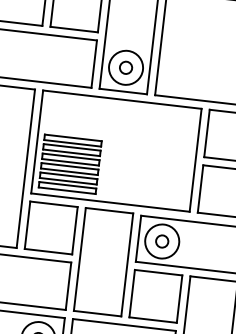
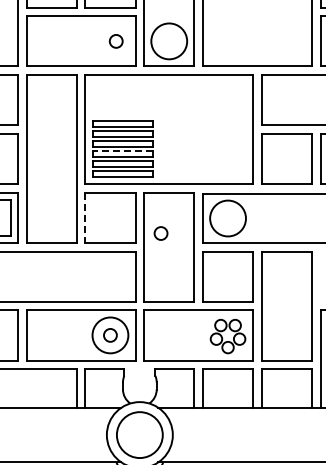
circle: (125, 67) -> (115, 41), moved
line: (69, 166) -> (122, 151), solid -> dashed
line: (27, 225) -> (85, 218), solid -> dashed
circle: (161, 241) -> (160, 233), moved

